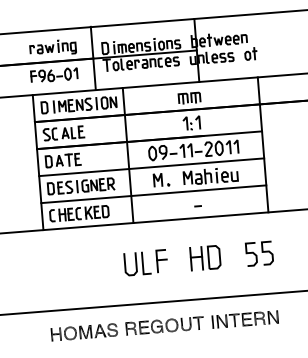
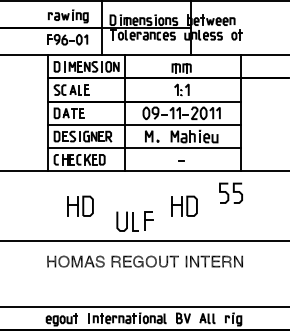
part: (258, 252) -> (230, 192), moved
part: (145, 263) -> (134, 221), moved
part: (84, 266) -> (80, 205), added

